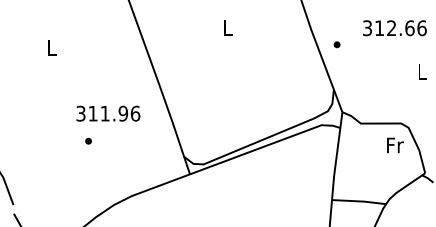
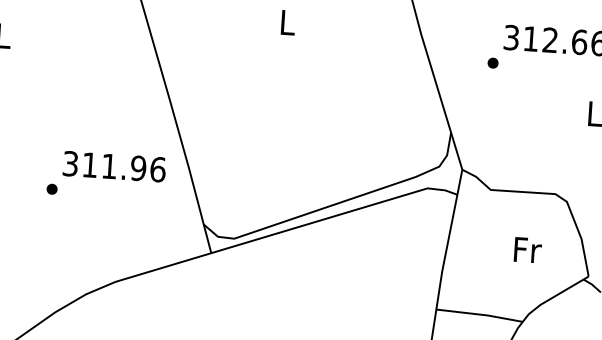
part: (336, 44) -> (492, 62), moved
text: (108, 113) -> (114, 166), moved
text: (395, 145) -> (528, 250), moved

